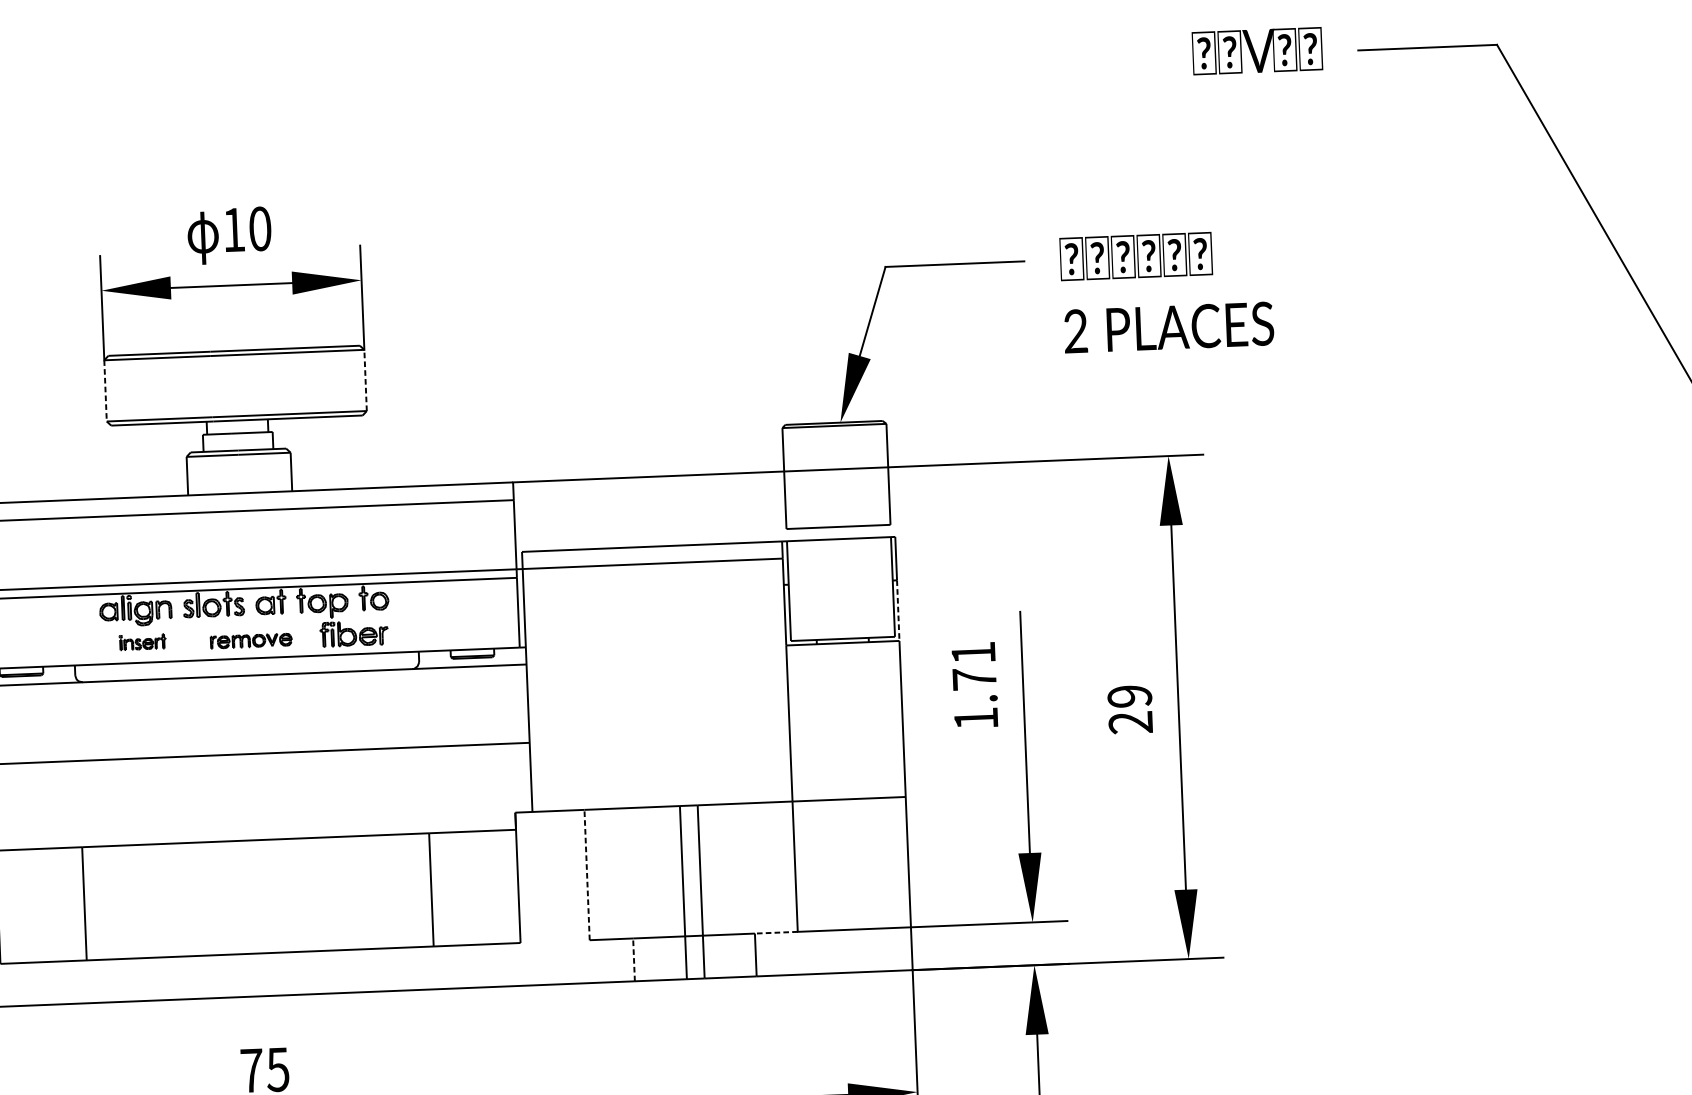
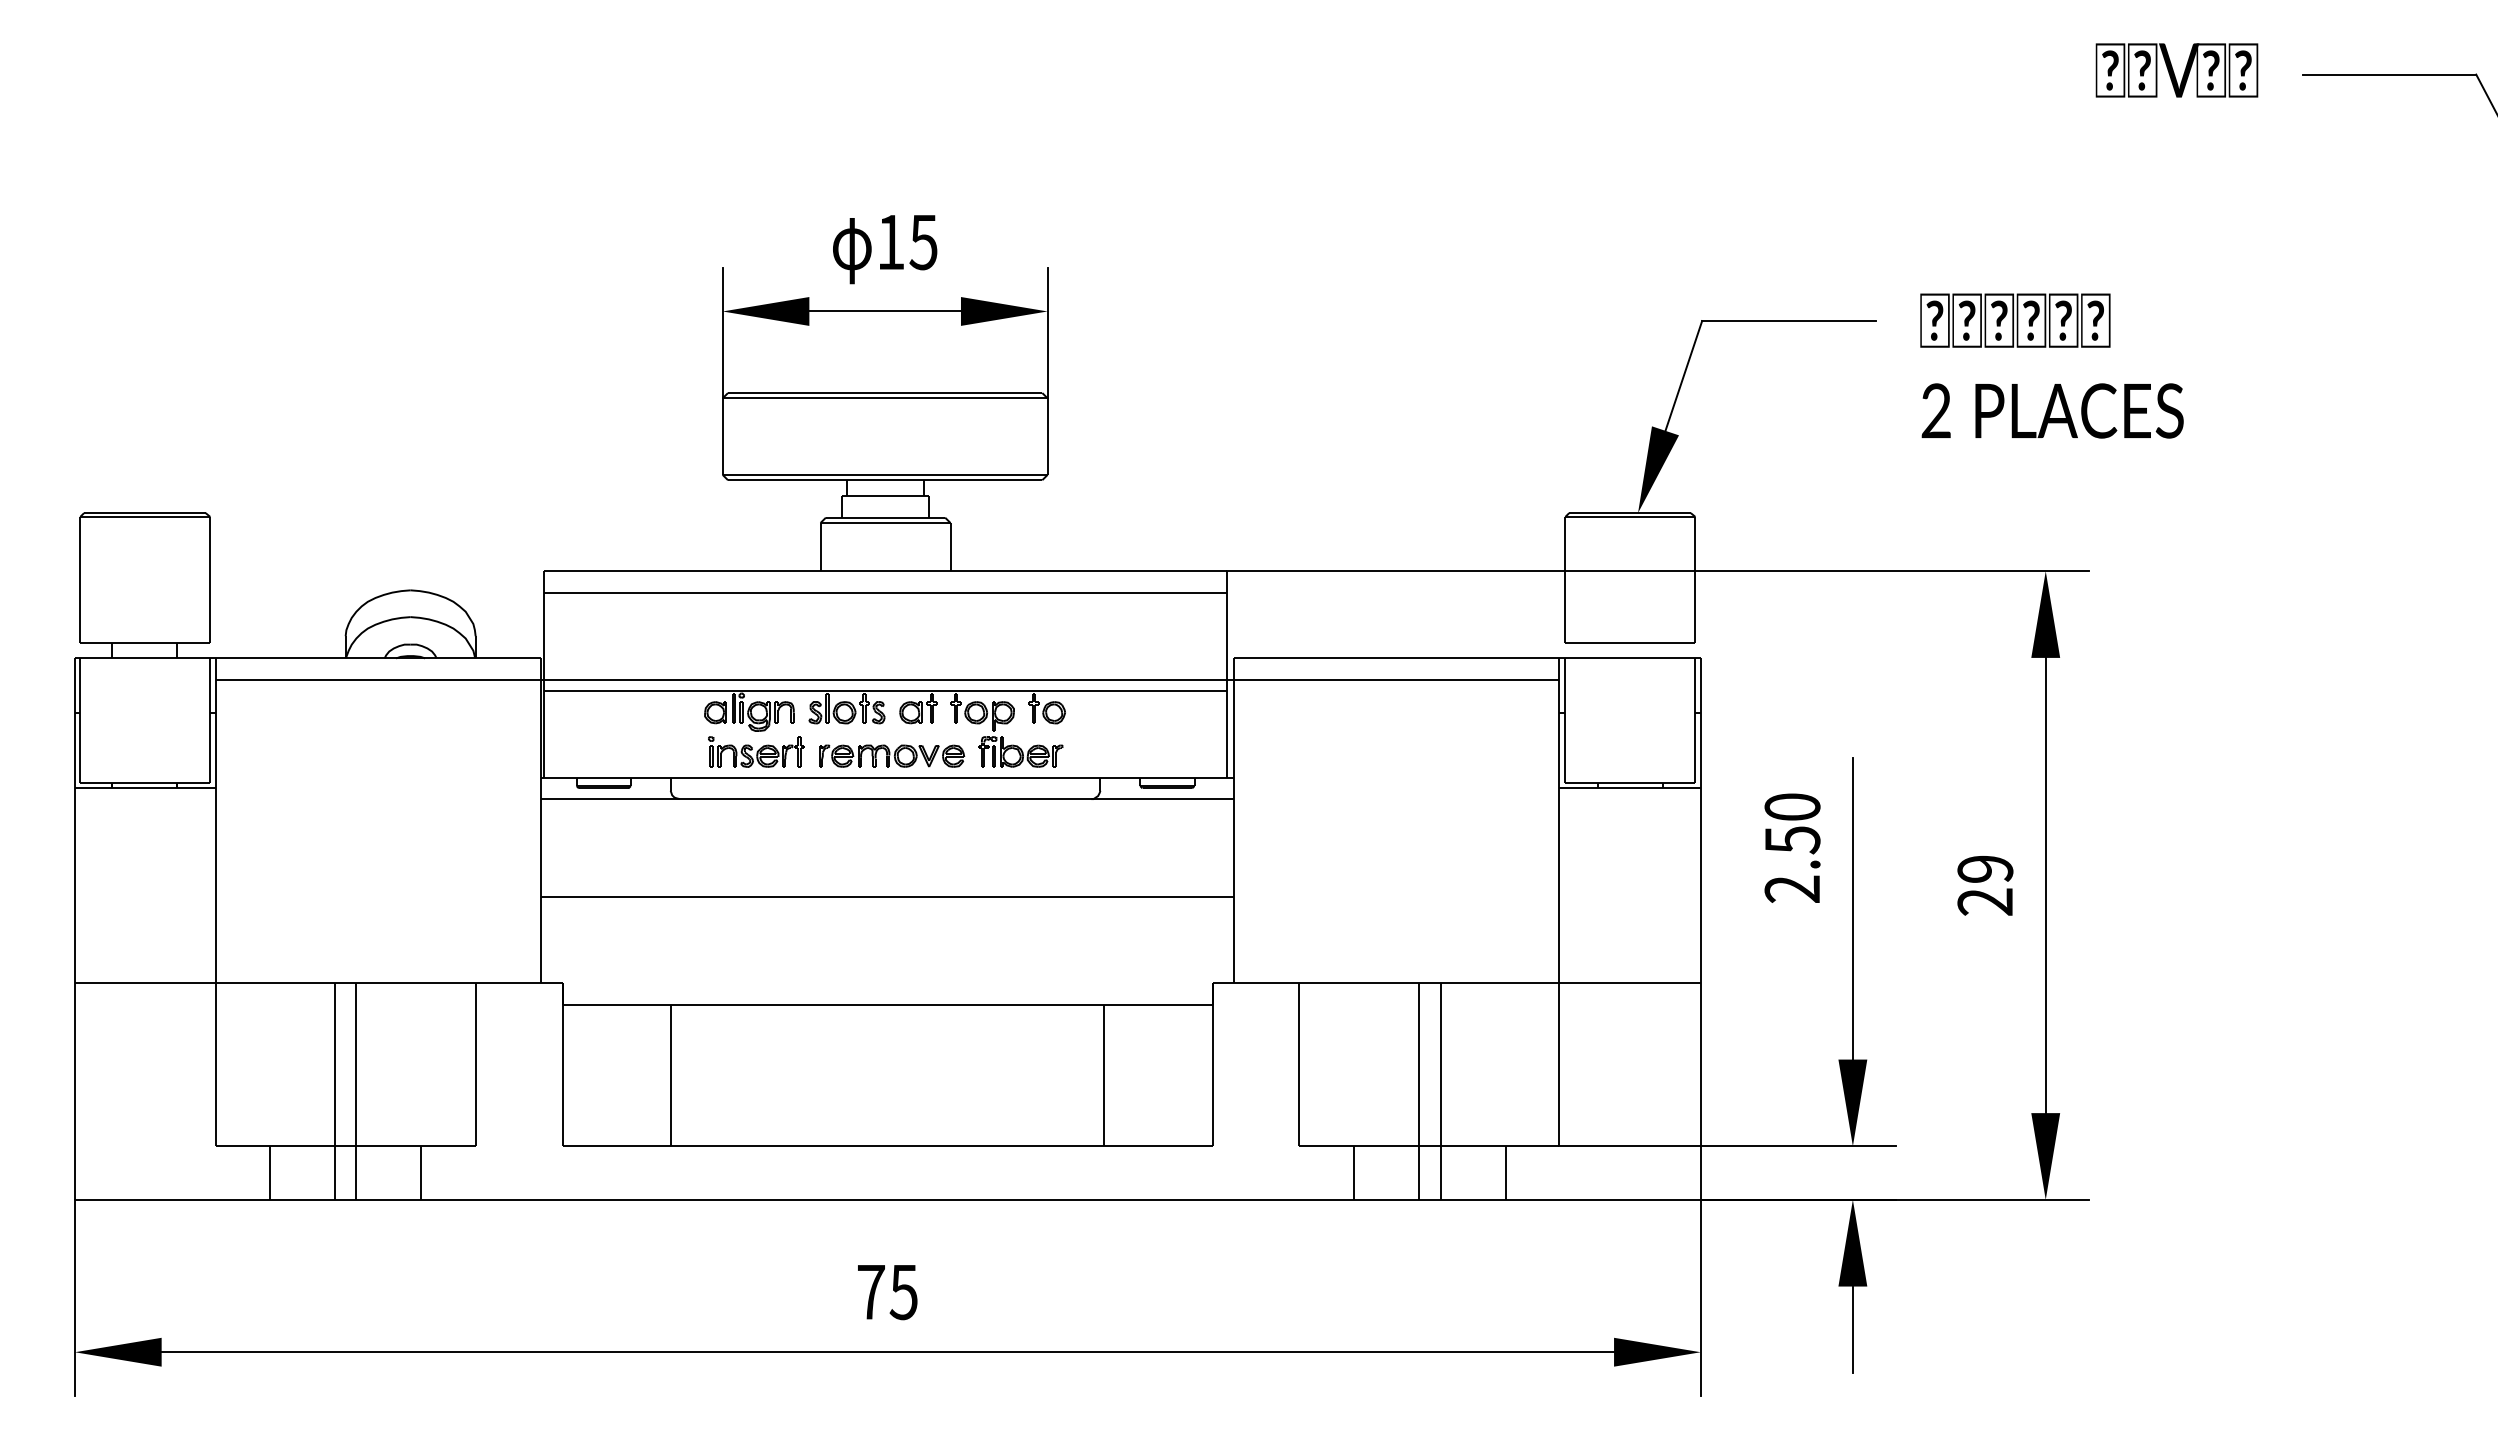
text: (260, 229) -> (923, 242), 10 -> 15
line: (365, 380) -> (1047, 436), dashed -> solid
line: (105, 391) -> (722, 437), dashed -> solid
line: (898, 610) -> (1700, 750), dashed -> solid
part: (251, 640) -> (892, 755), size x1.43
part: (142, 641) -> (756, 751), size x1.67
text: (974, 685) -> (1792, 847), 1.71 -> 2.50
line: (587, 874) -> (1299, 1064), dashed -> solid
line: (776, 932) -> (1532, 1146), dashed -> solid
line: (633, 960) -> (1353, 1173), dashed -> solid

